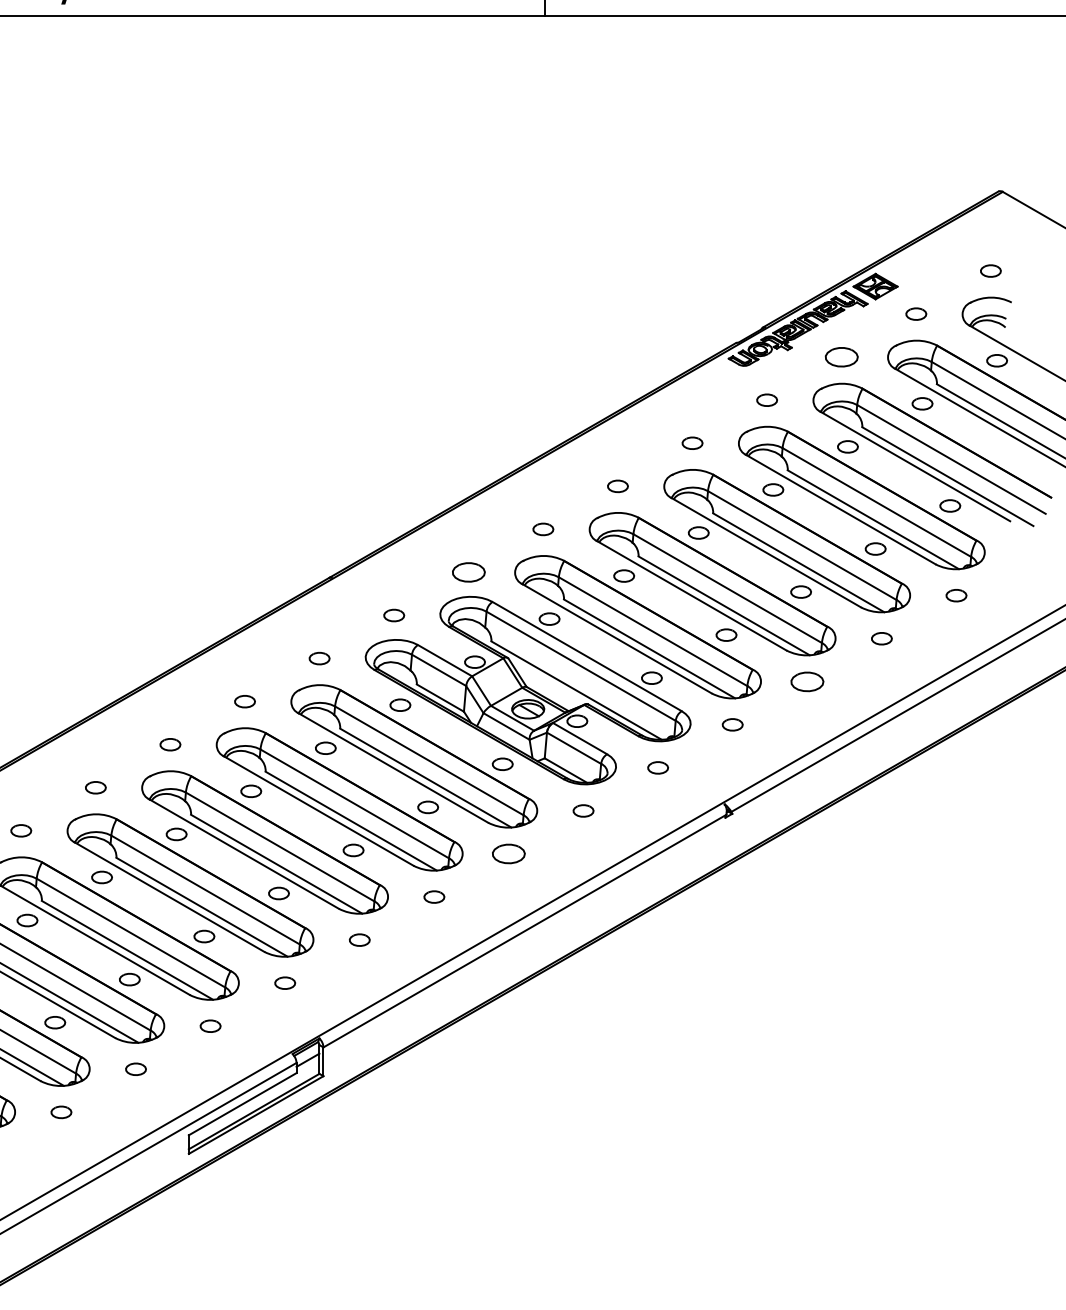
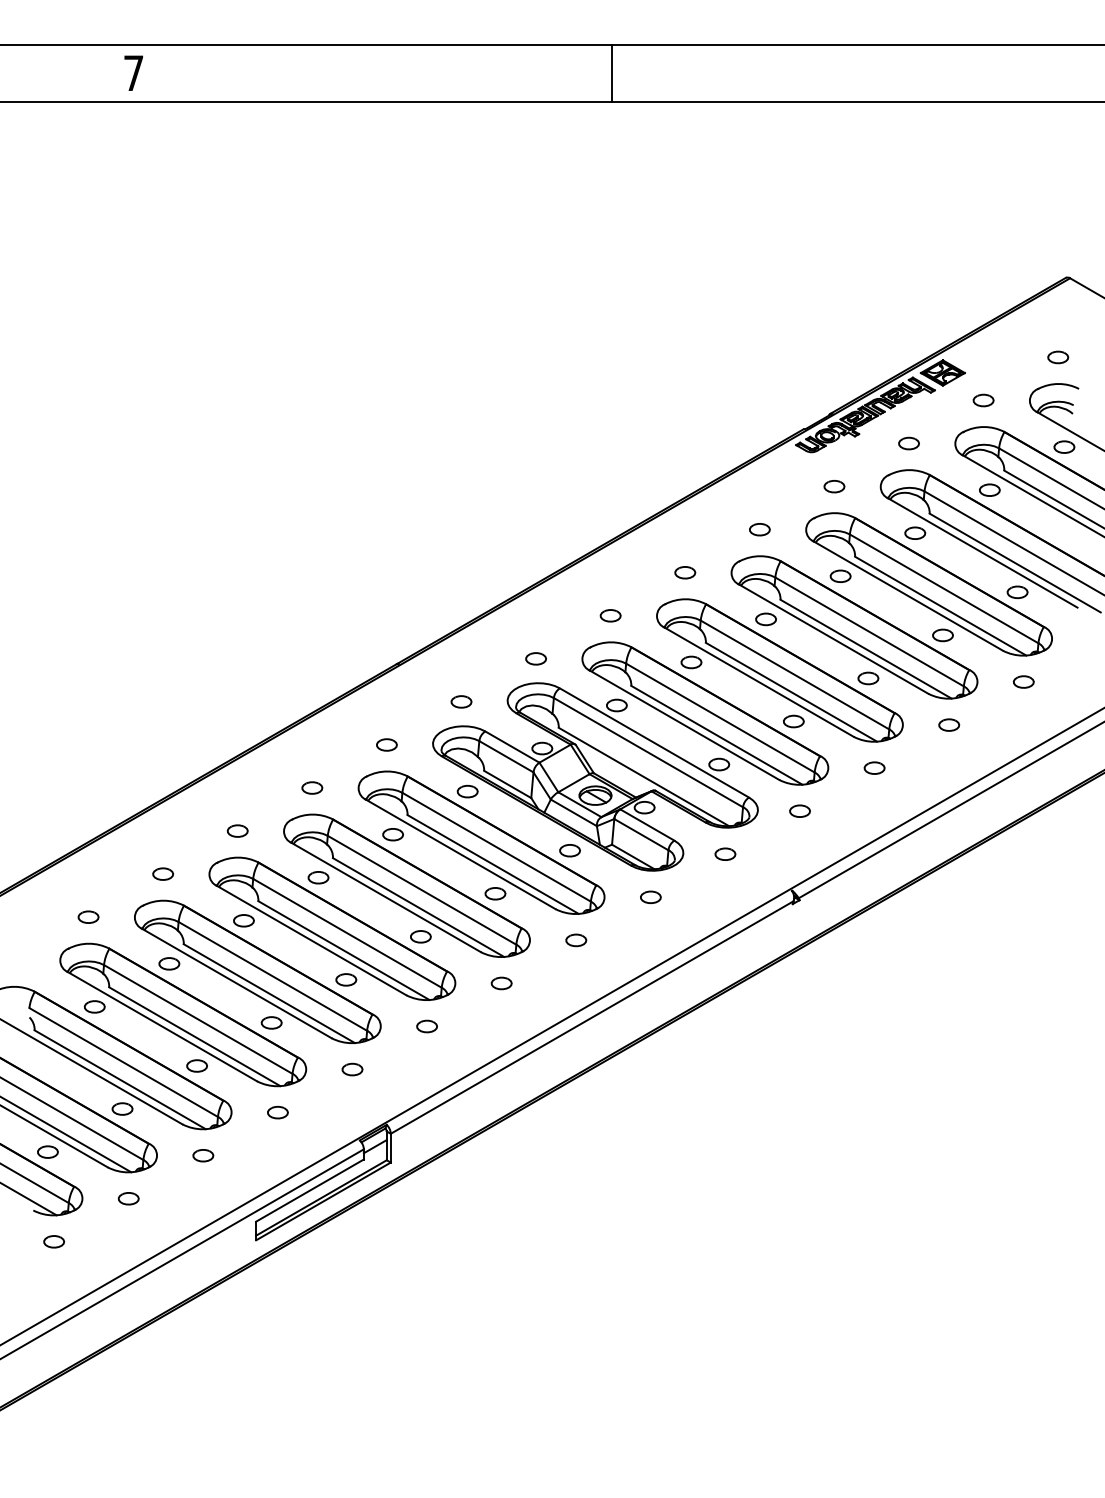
part: (841, 357) -> (908, 443), size x0.62
part: (468, 572) -> (535, 658), size x0.62
part: (807, 681) -> (874, 767), size x0.62
part: (509, 854) -> (576, 940), size x0.62

